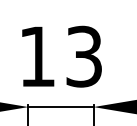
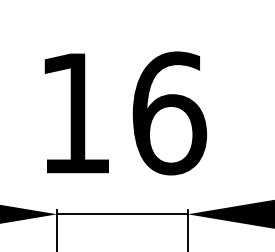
text: (84, 56) -> (169, 112), 13 -> 16

